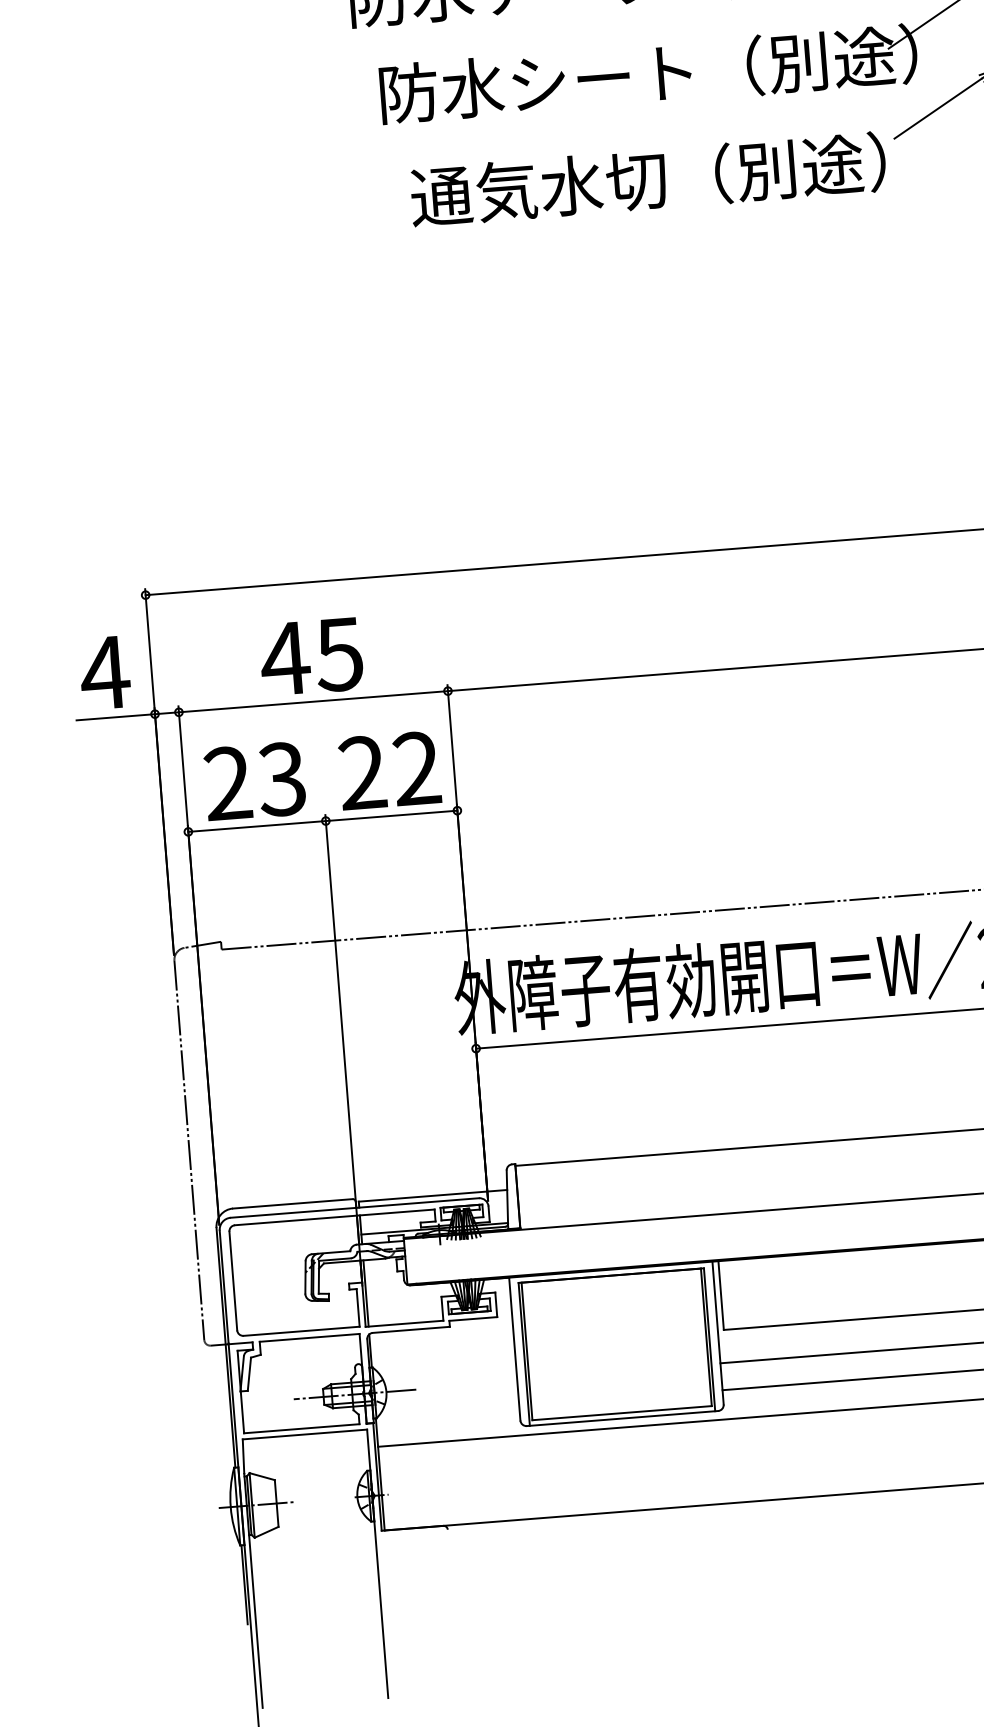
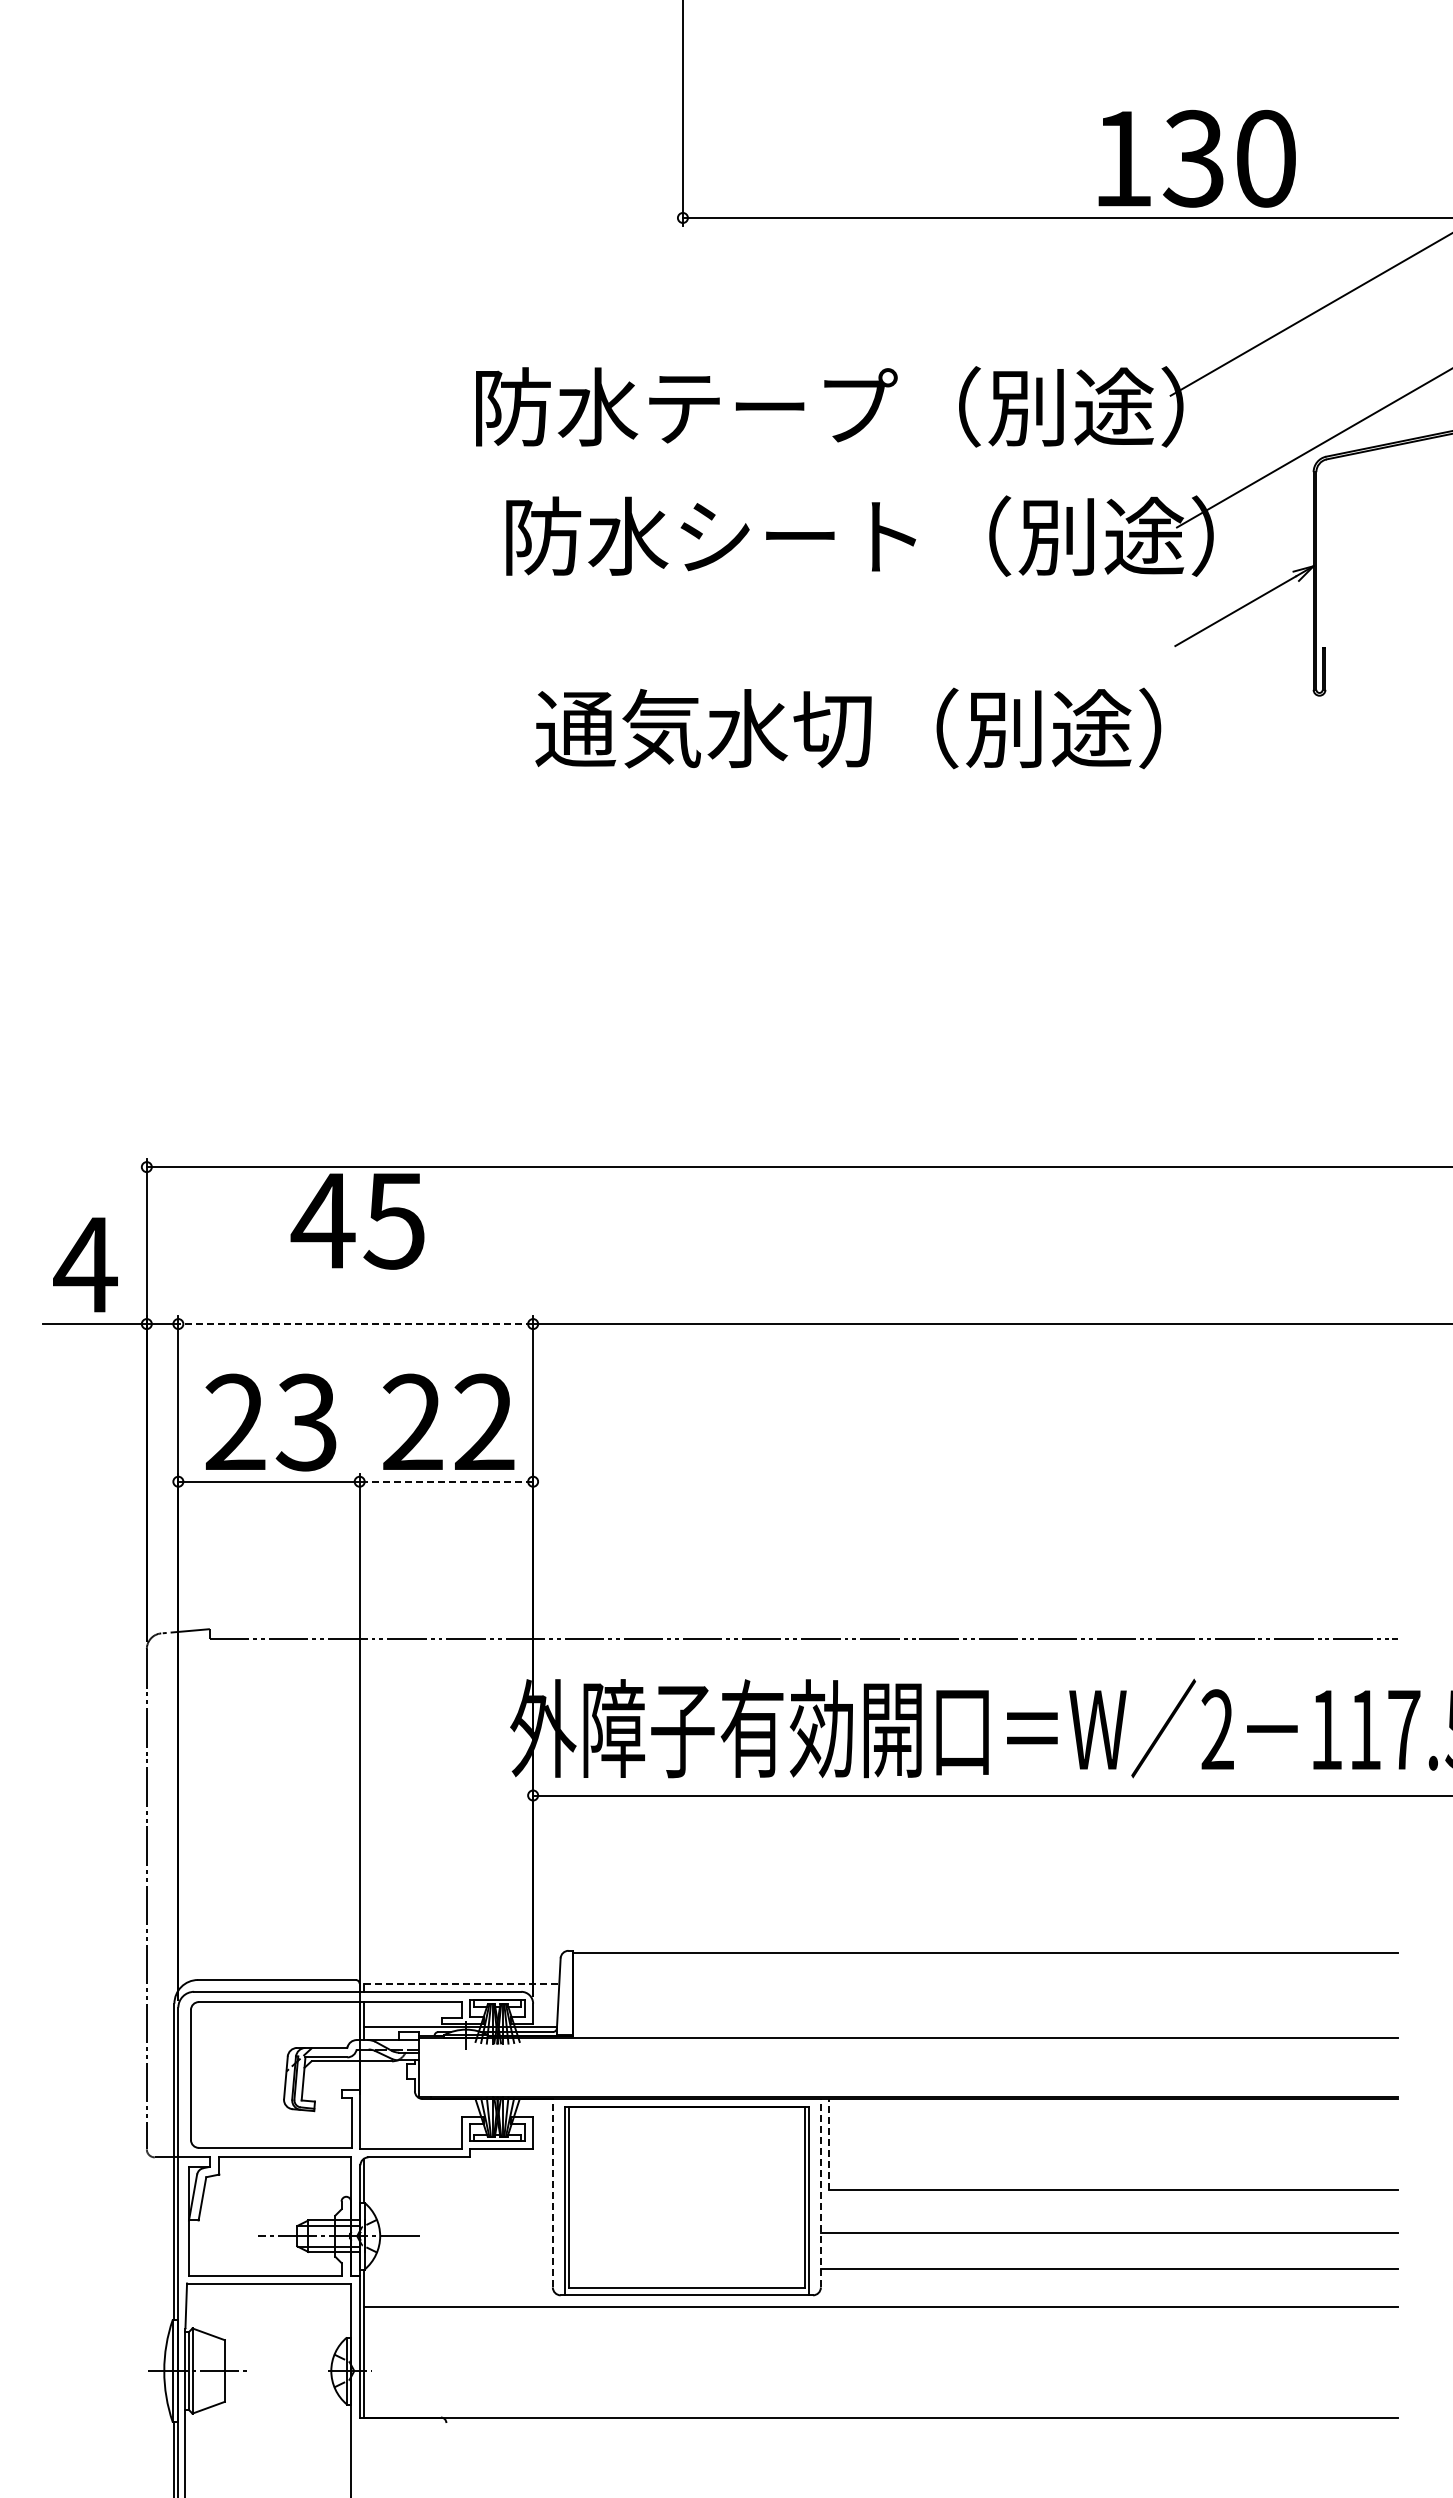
text: (648, 179) -> (848, 728), moved
text: (311, 657) -> (357, 1221), moved
line: (313, 702) -> (355, 1324), solid -> dashed
line: (391, 815) -> (446, 1481), solid -> dashed
line: (433, 1195) -> (461, 1983), solid -> dashed
line: (365, 1293) -> (363, 2104), removed
line: (720, 1294) -> (828, 2143), solid -> dashed
line: (717, 1332) -> (820, 2192), solid -> dashed
line: (514, 1348) -> (552, 2192), solid -> dashed

